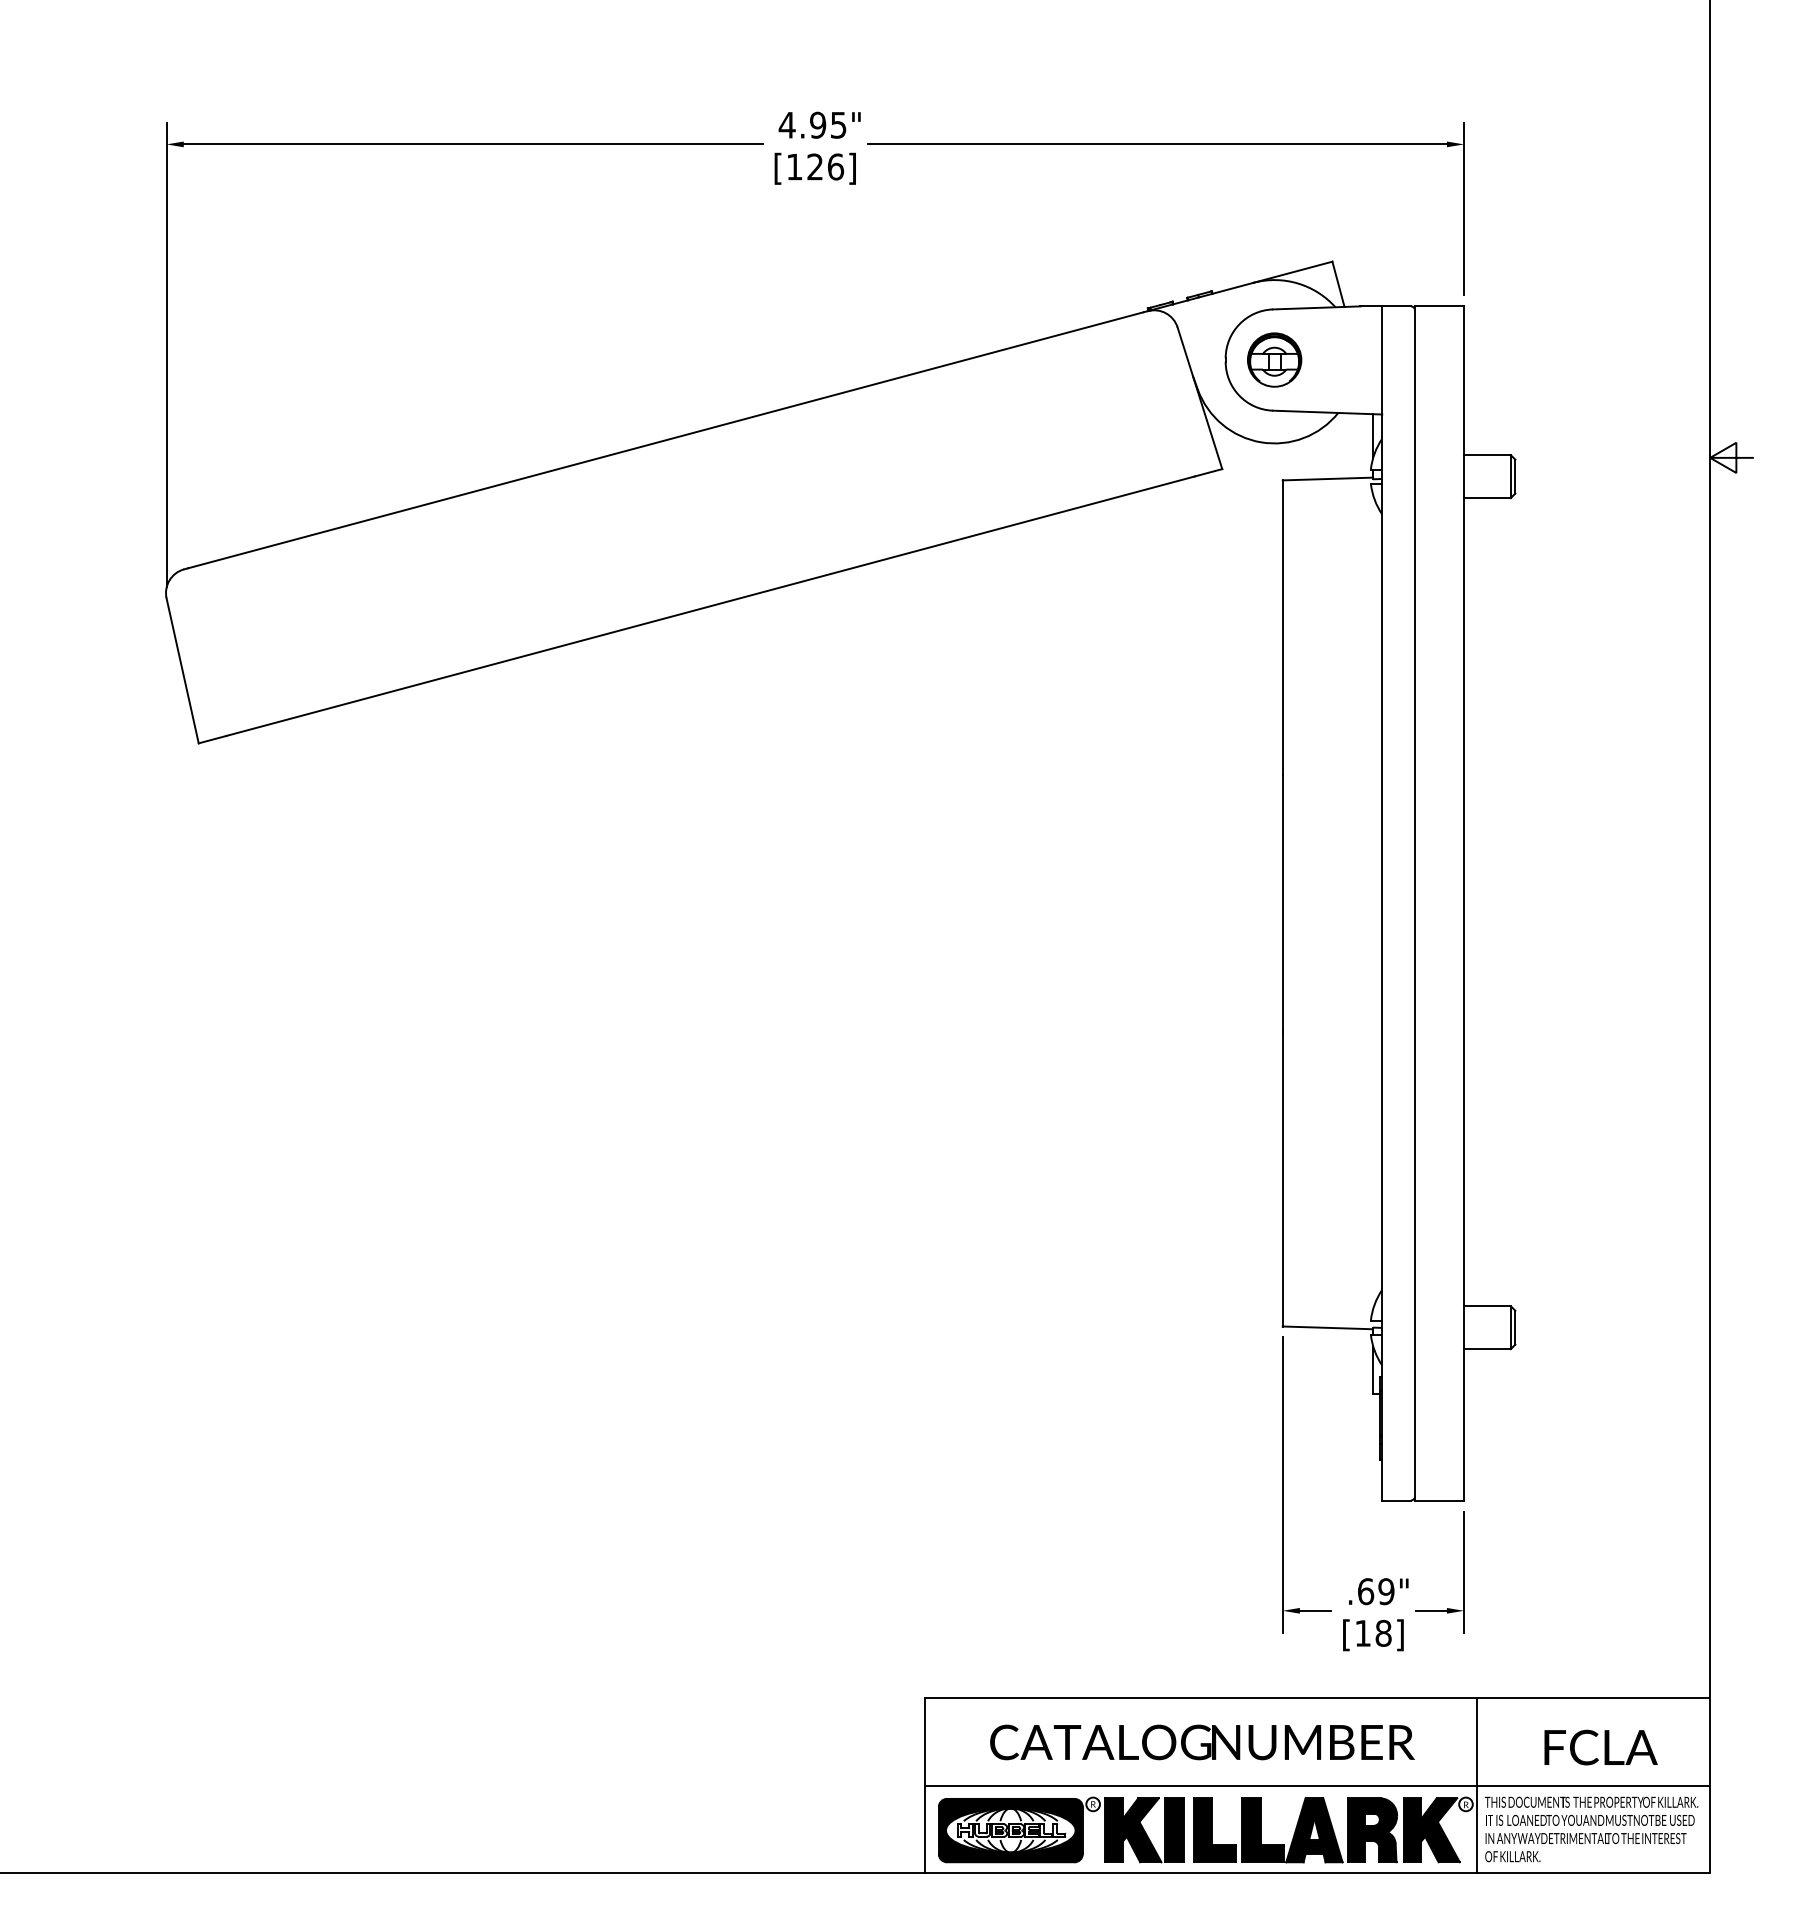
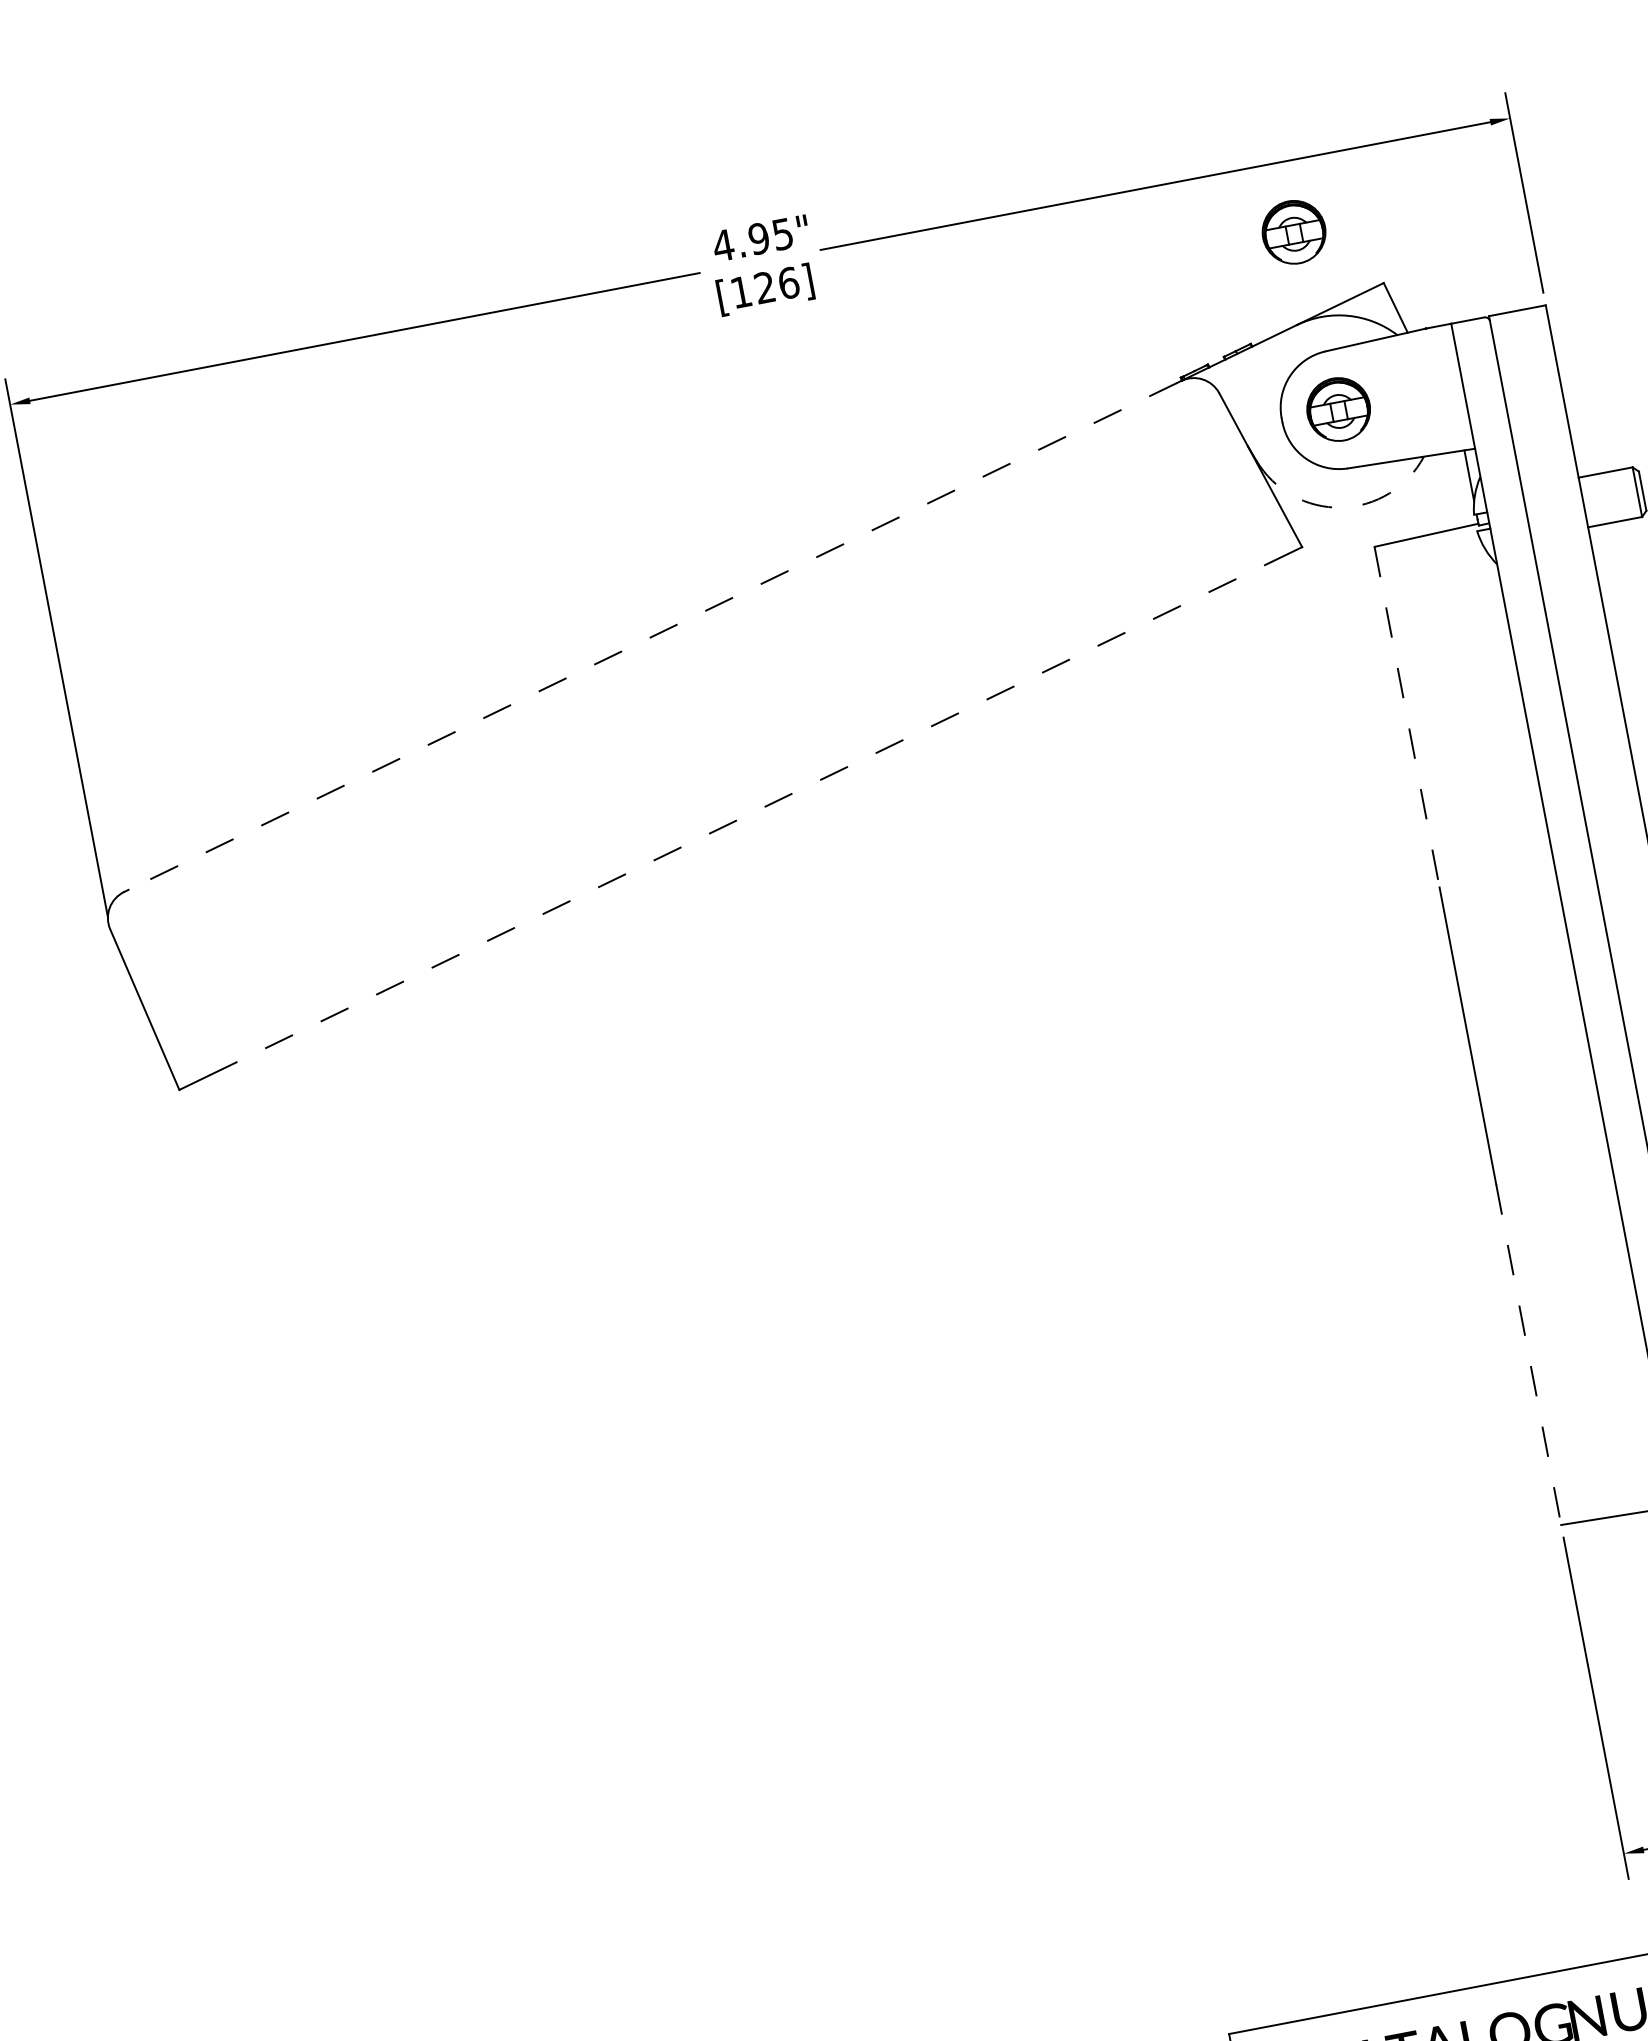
part: (1265, 204) -> (1293, 231), added
line: (666, 440) -> (653, 636), solid -> dashed
arc: (1261, 442) -> (1341, 507), solid -> dashed
line: (710, 606) -> (740, 818), solid -> dashed
line: (1282, 628) -> (1406, 718), solid -> dashed
line: (1282, 1179) -> (1528, 1355), solid -> dashed

